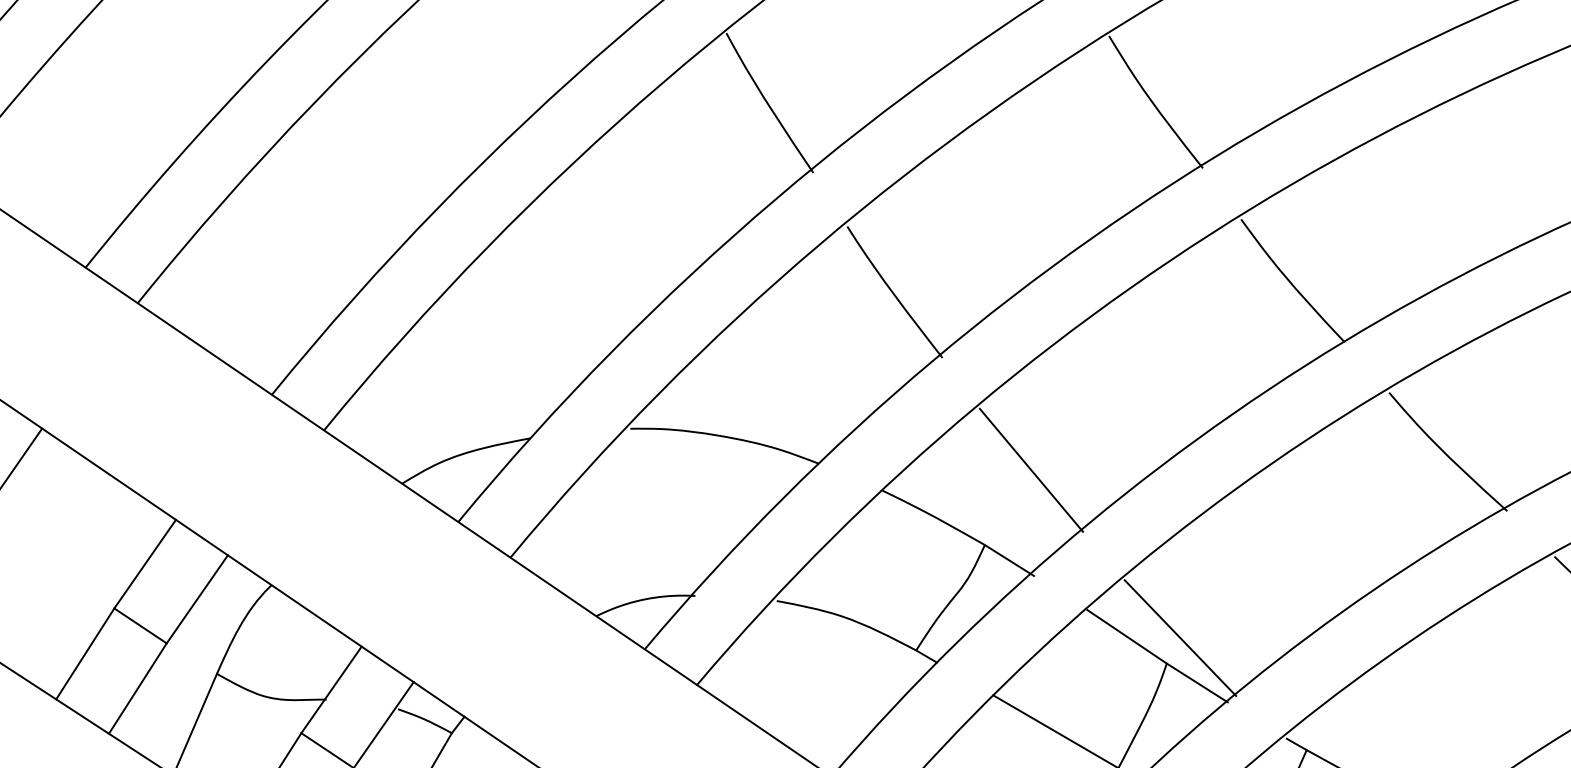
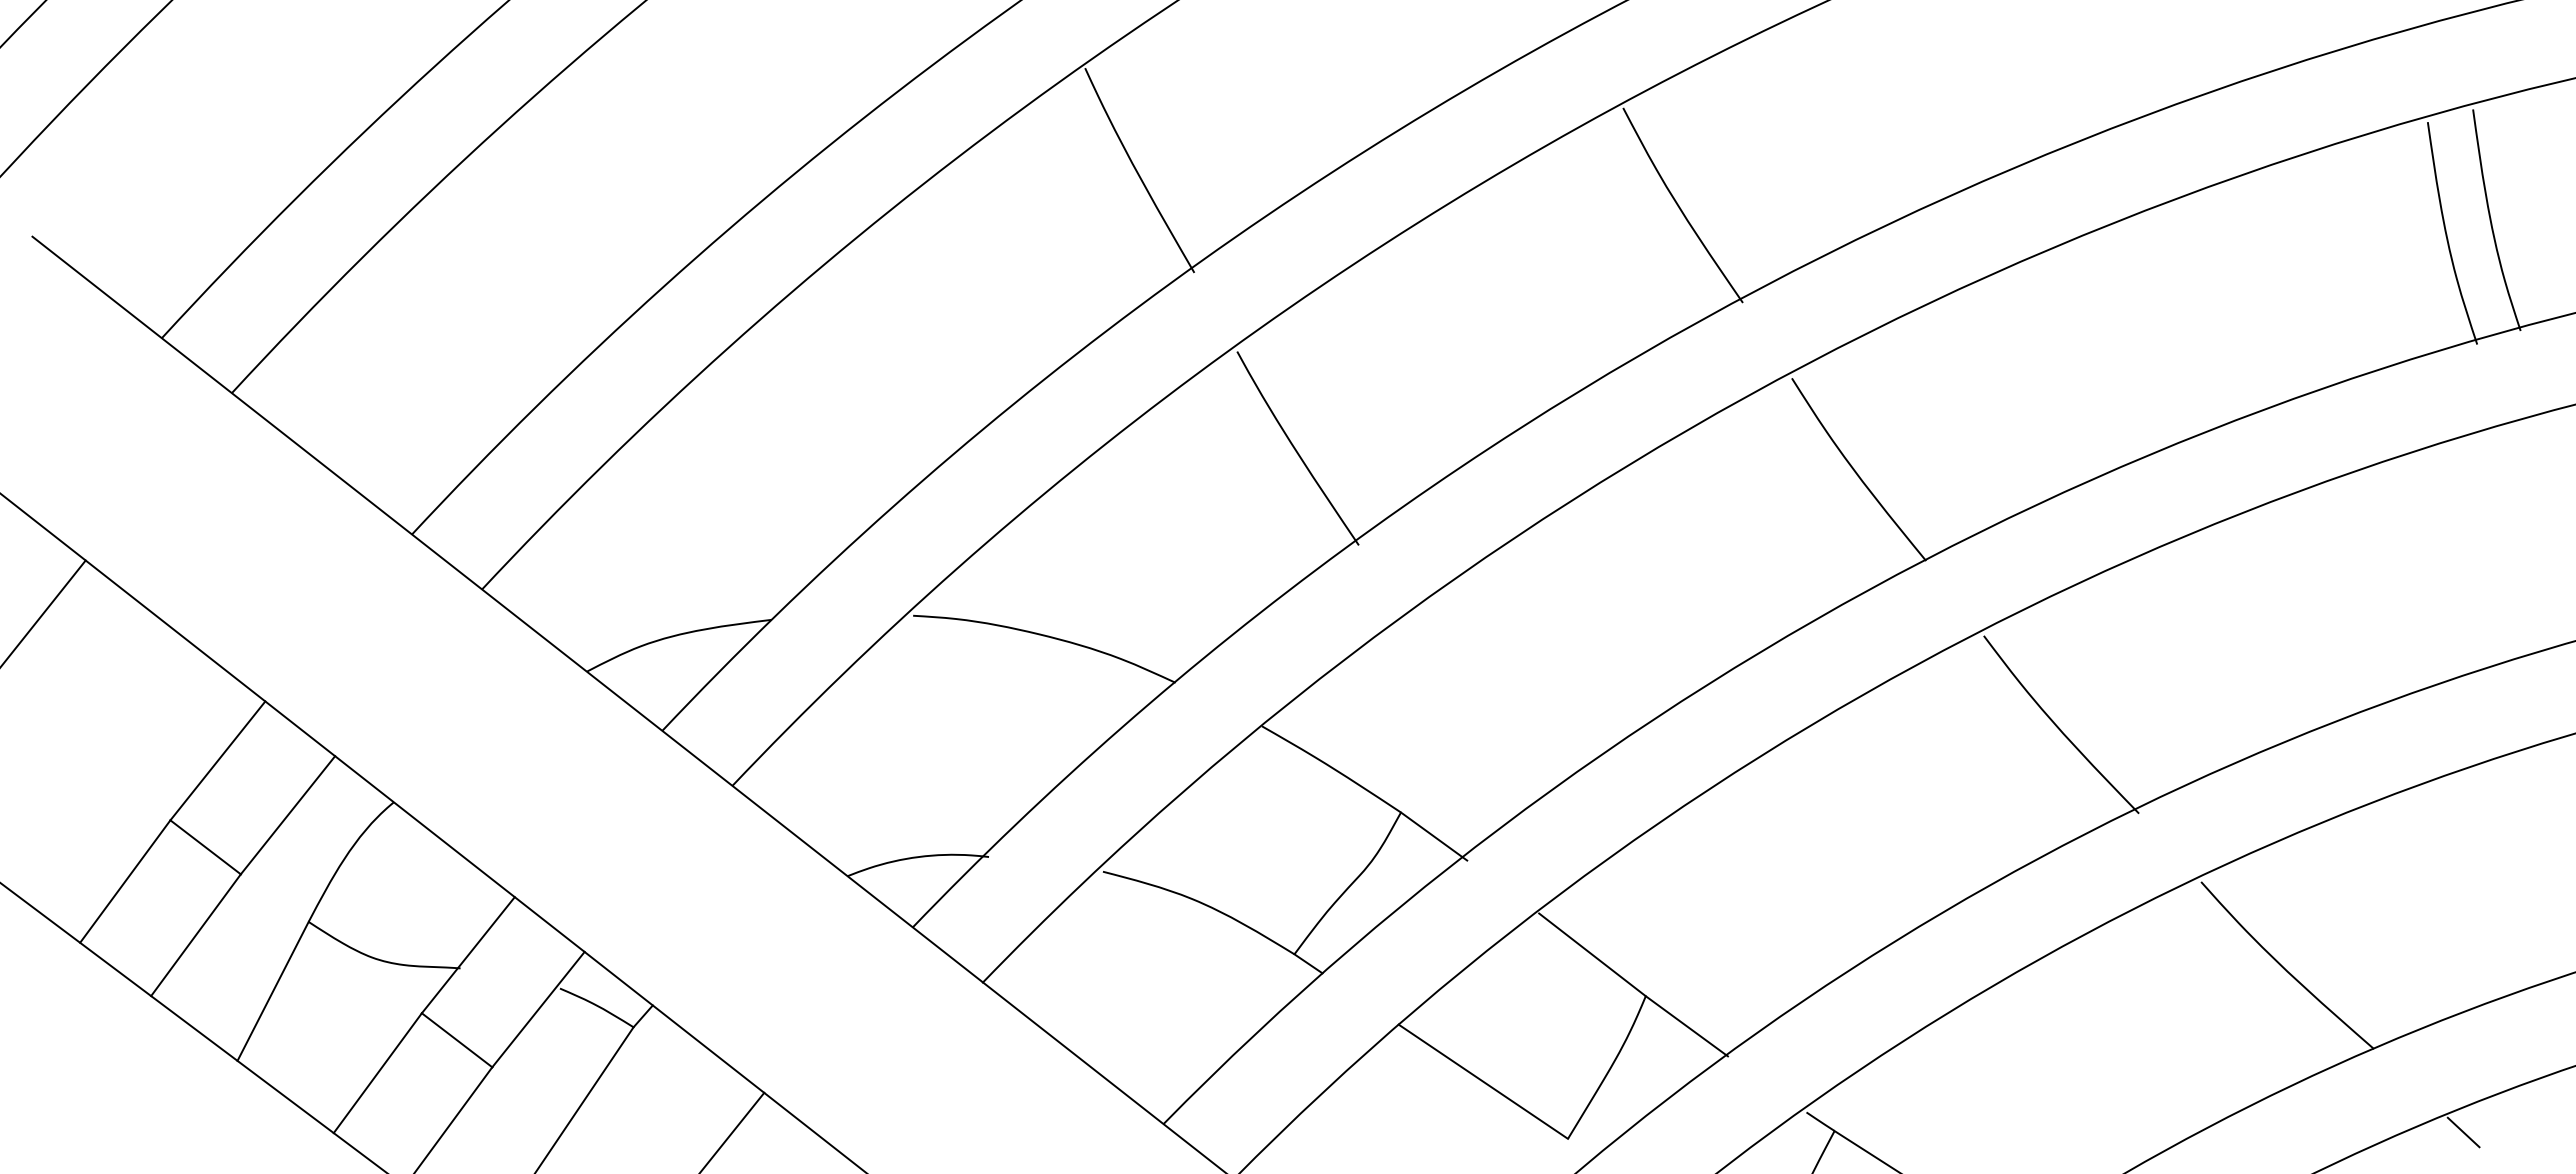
line: (1031, 470) -> (1473, 711), removed
line: (1180, 638) -> (1667, 961), removed

